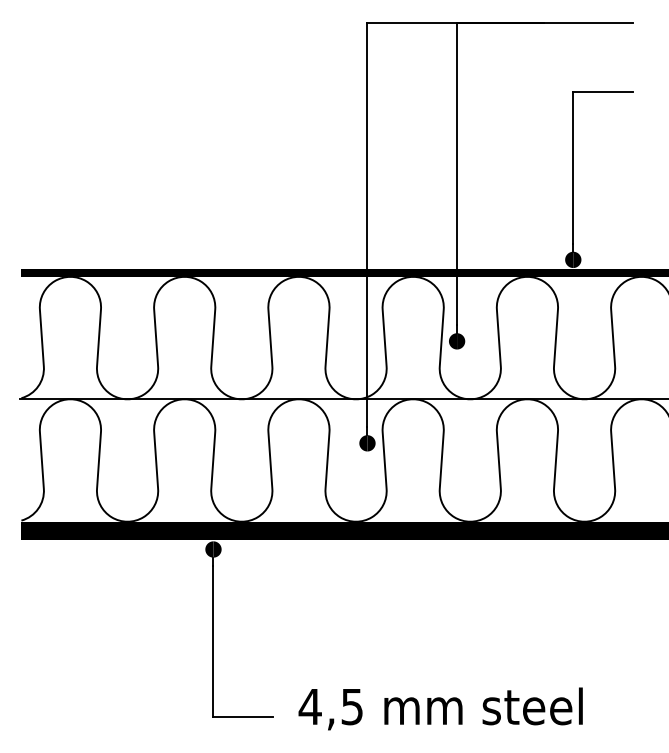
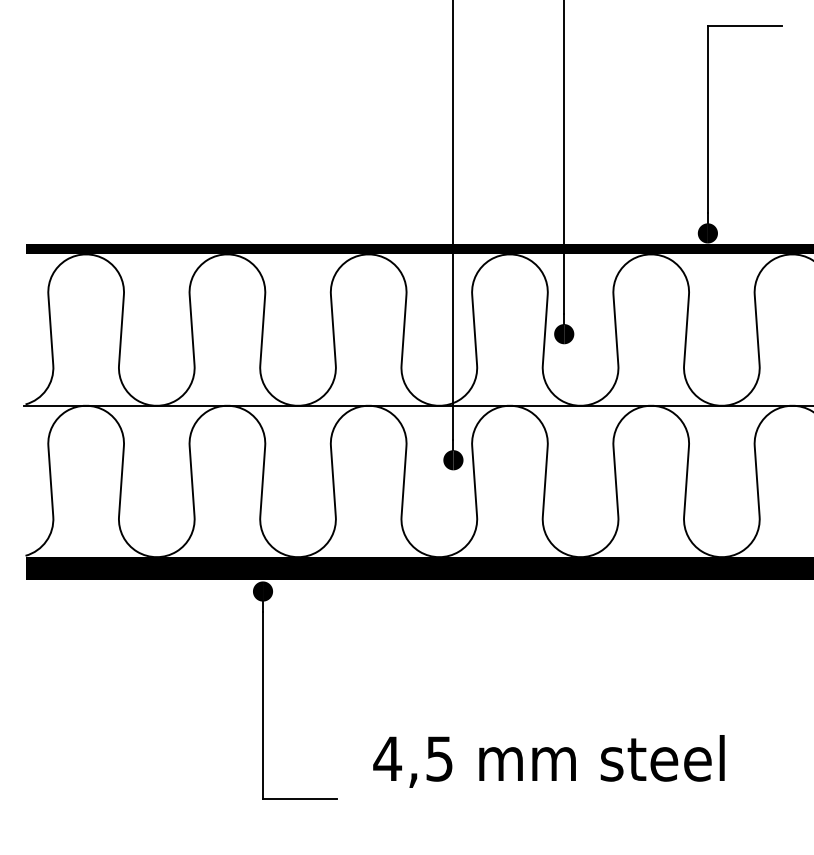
text: (440, 708) -> (548, 760), moved

